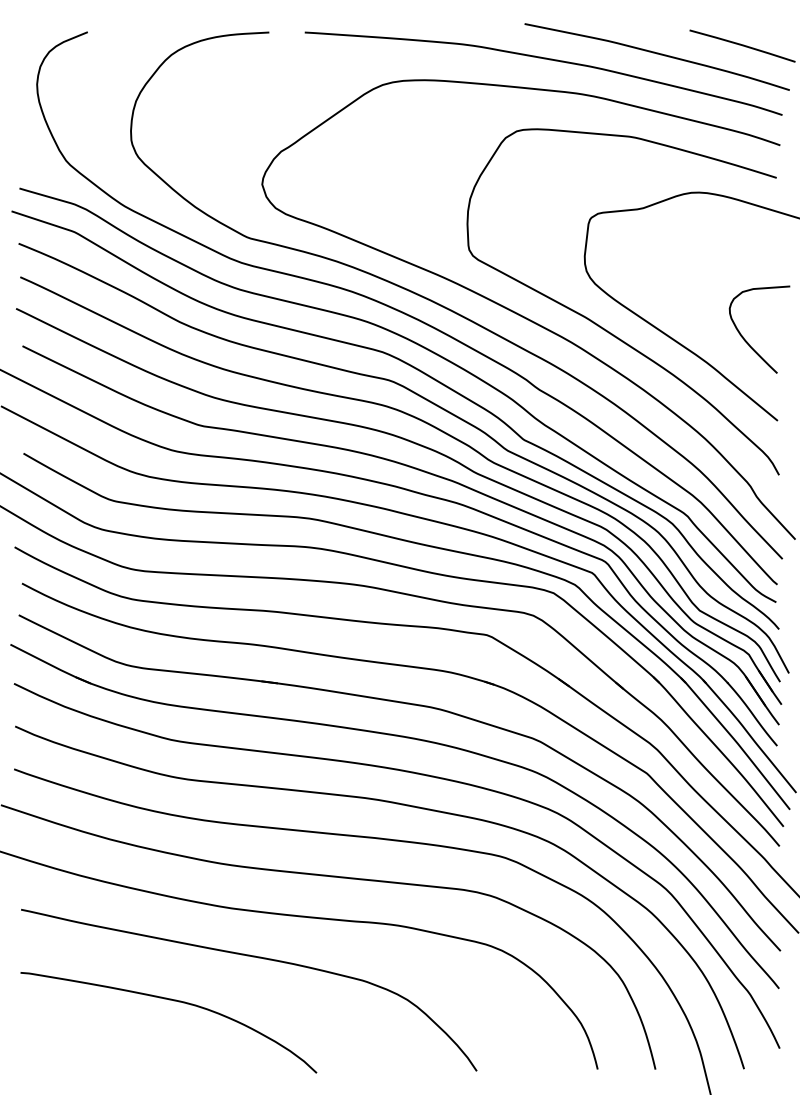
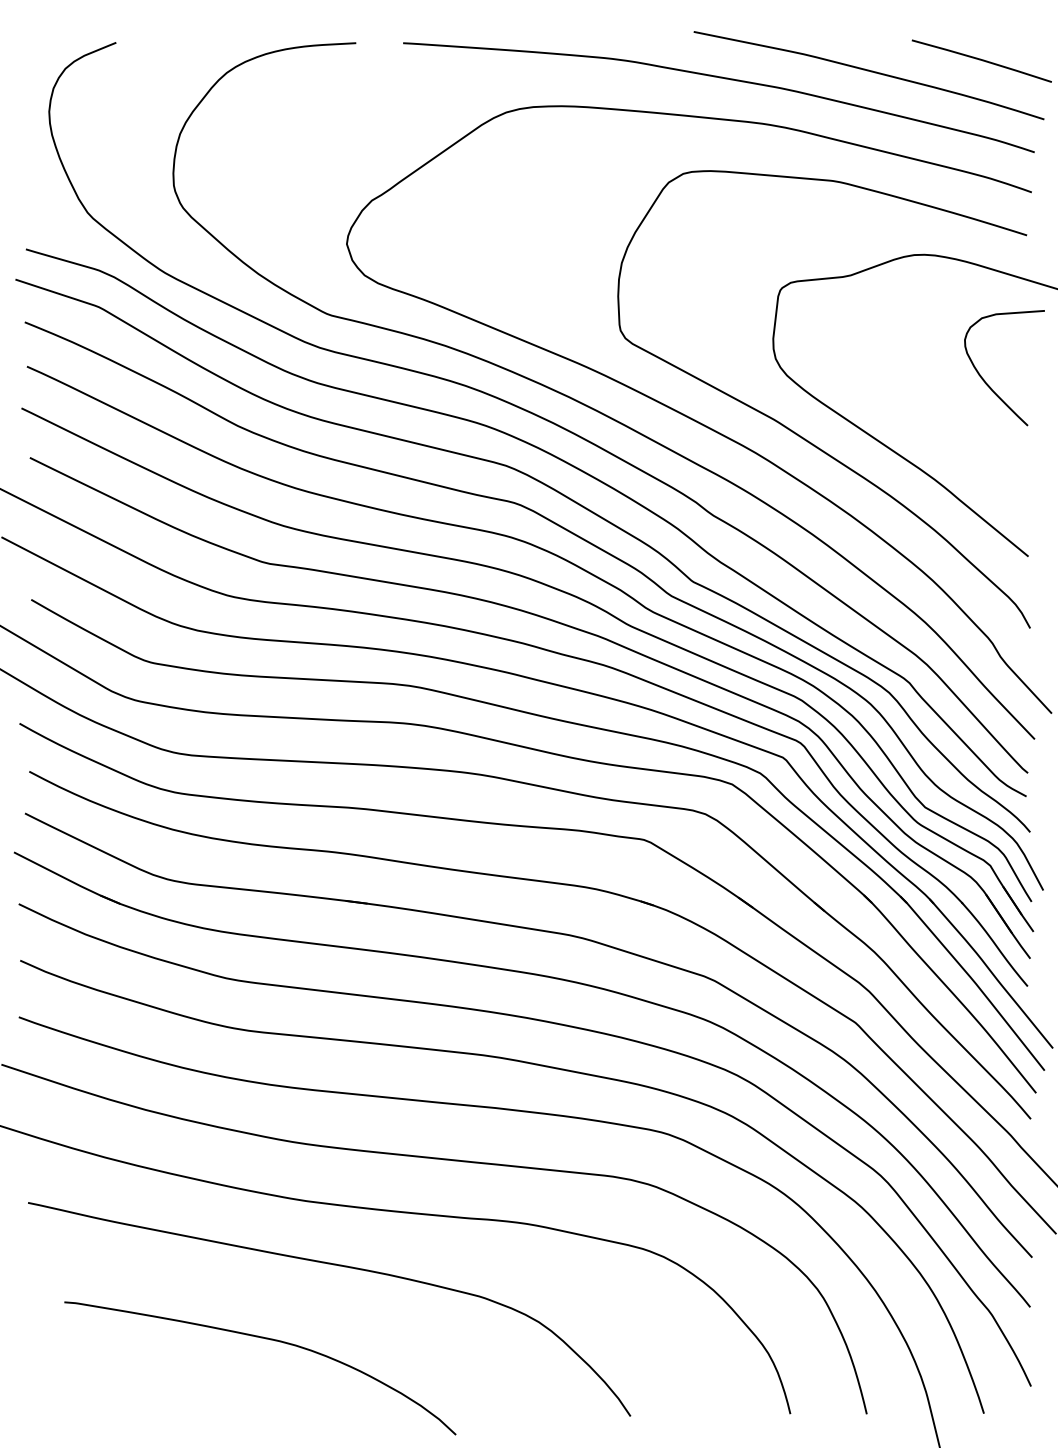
curve: (745, 339) -> (985, 380), moved
curve: (172, 1000) -> (265, 1339), moved

